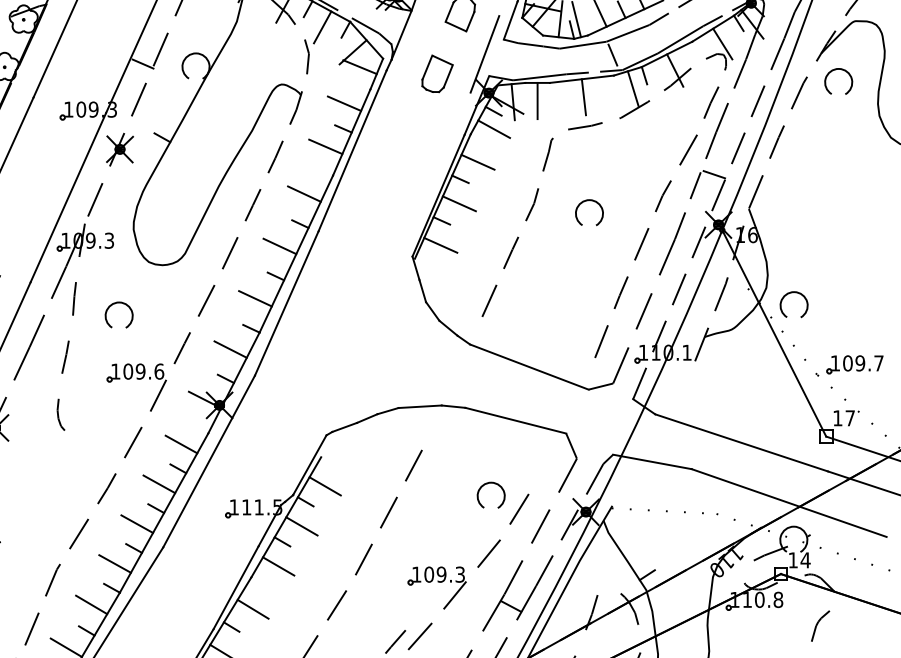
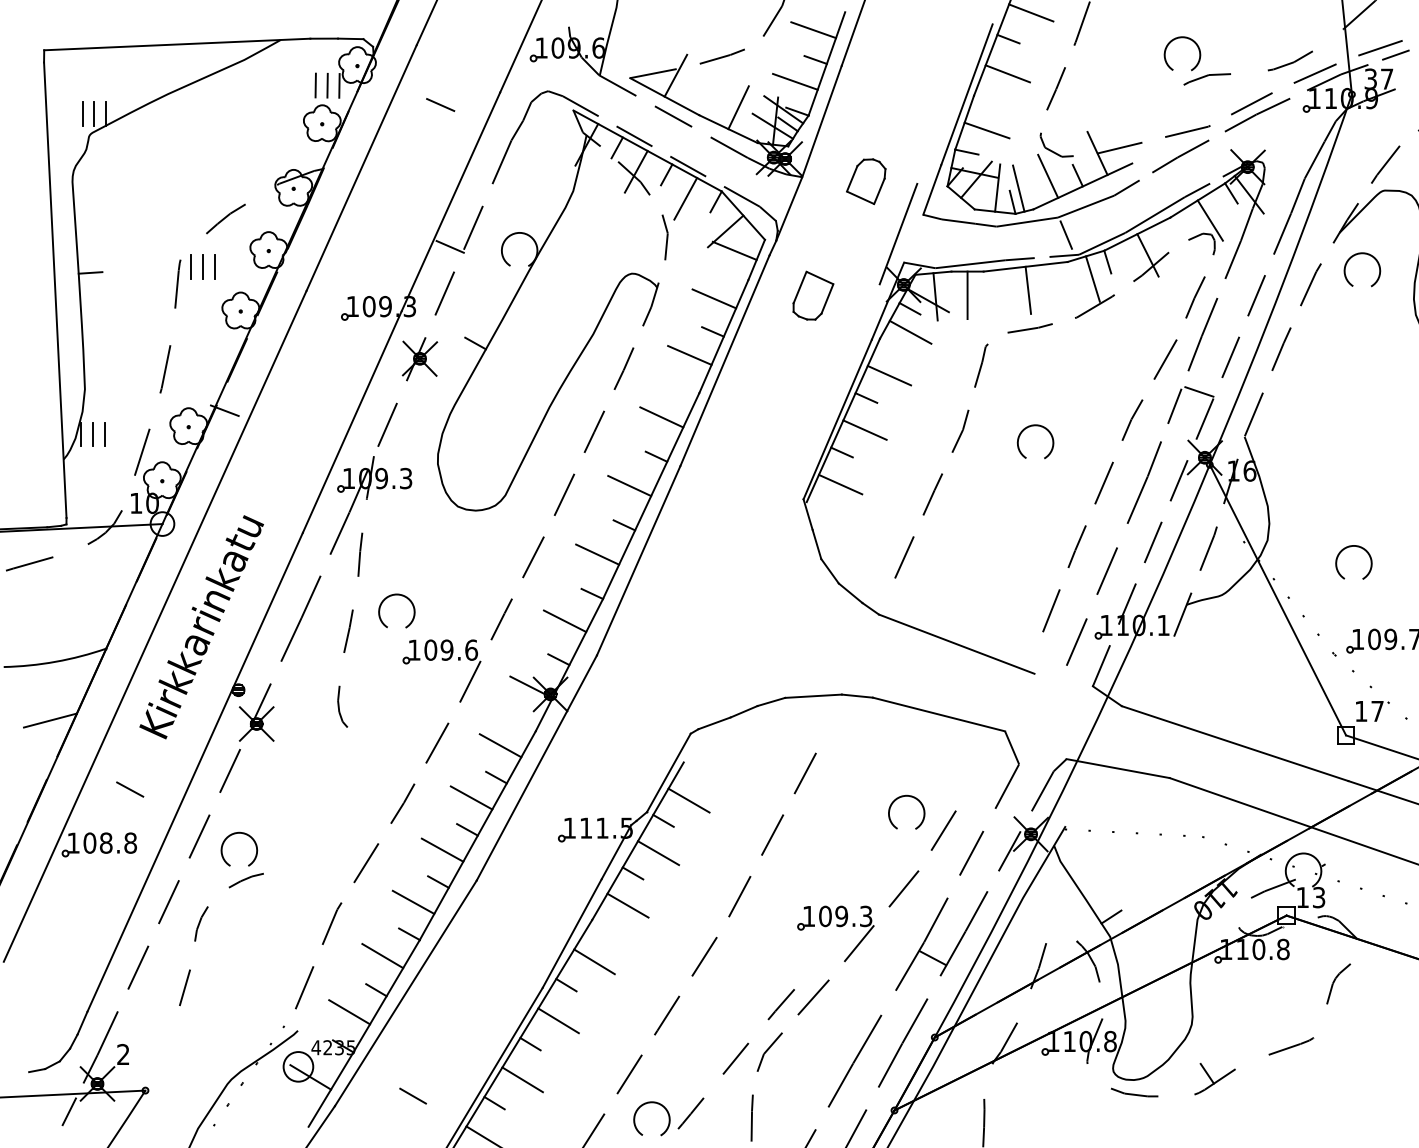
part: (437, 73) -> (813, 295), moved
part: (789, 294) -> (1347, 548), moved
part: (113, 304) -> (389, 597), moved
line: (600, 386) -> (1050, 669), removed
text: (805, 560) -> (1318, 897), 14 -> 13

